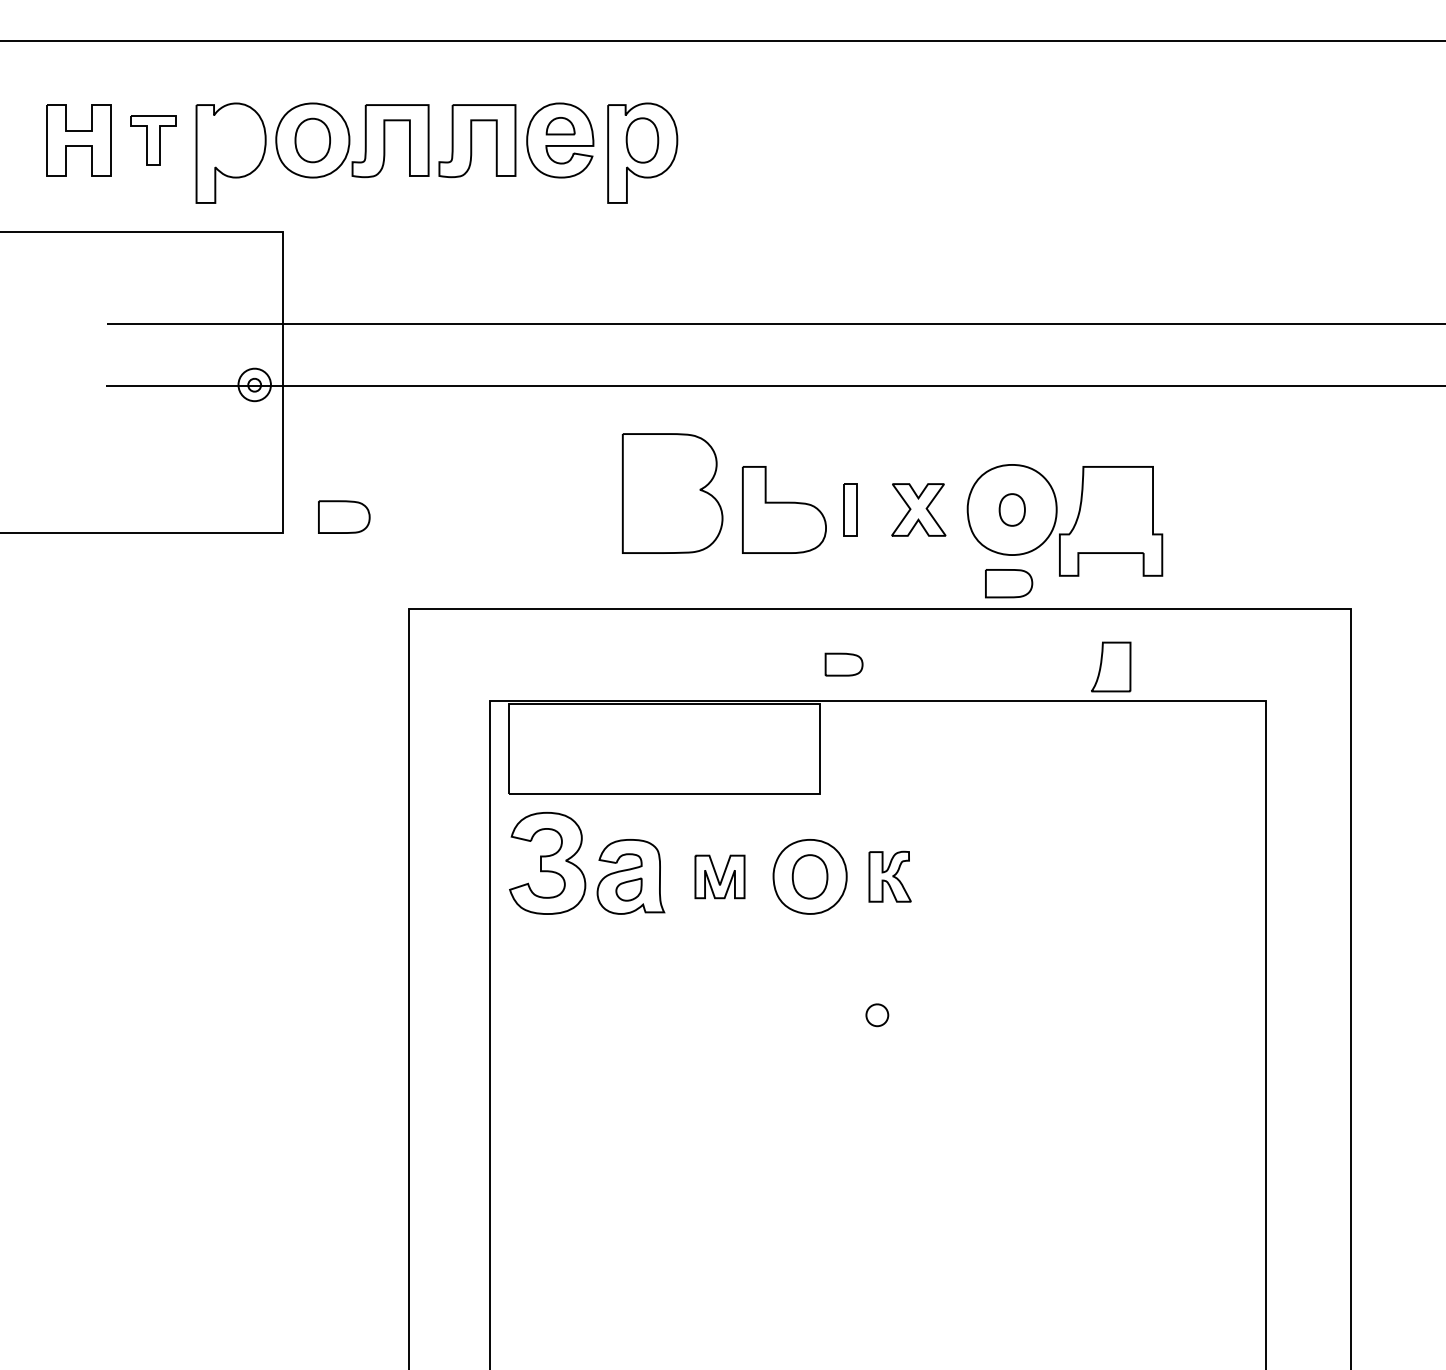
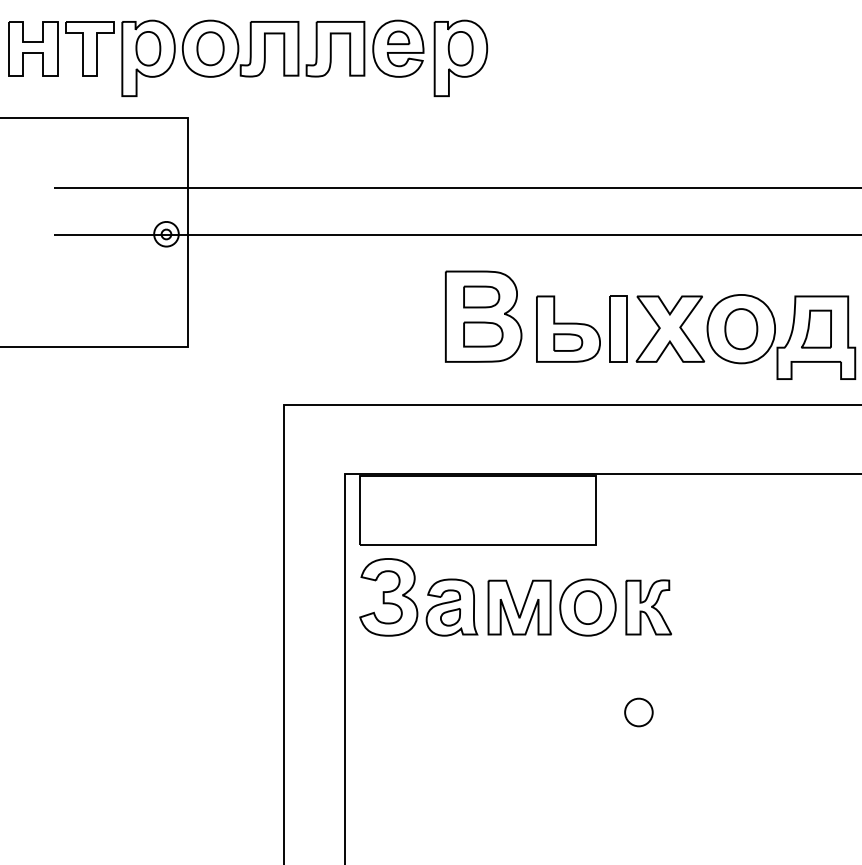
part: (153, 140) -> (89, 48), size x1.43
part: (230, 140) -> (148, 48), added
part: (850, 509) -> (618, 328), size x1.67
part: (918, 509) -> (670, 328), size x1.67
part: (1012, 509) -> (741, 328), size x1.67
part: (344, 516) -> (483, 334), moved
part: (1009, 583) -> (482, 296), moved
part: (843, 664) -> (567, 342), moved
part: (1111, 666) -> (816, 328), moved
part: (719, 876) -> (519, 607), size x1.67
part: (889, 876) -> (648, 607), size x1.43
part: (877, 1015) -> (639, 712), size x1.67

